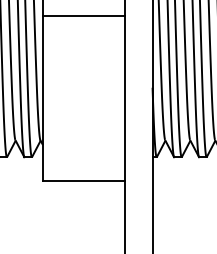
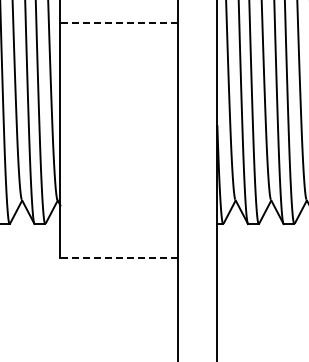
line: (83, 16) -> (119, 23), solid -> dashed
line: (83, 181) -> (119, 258), solid -> dashed

